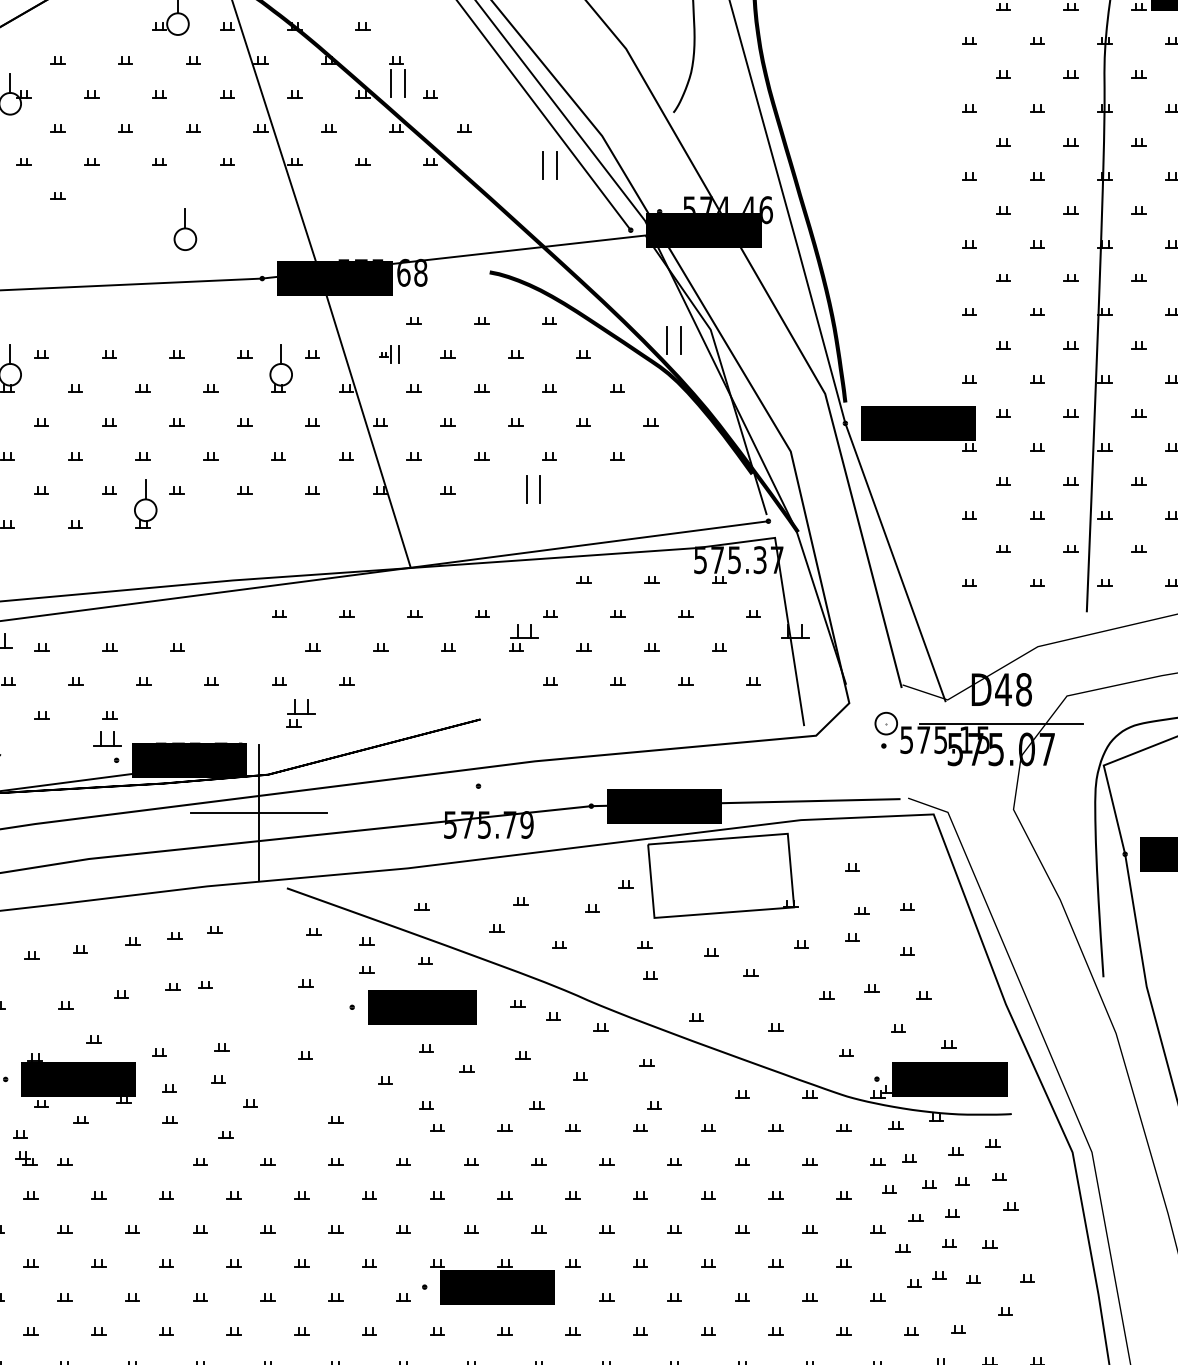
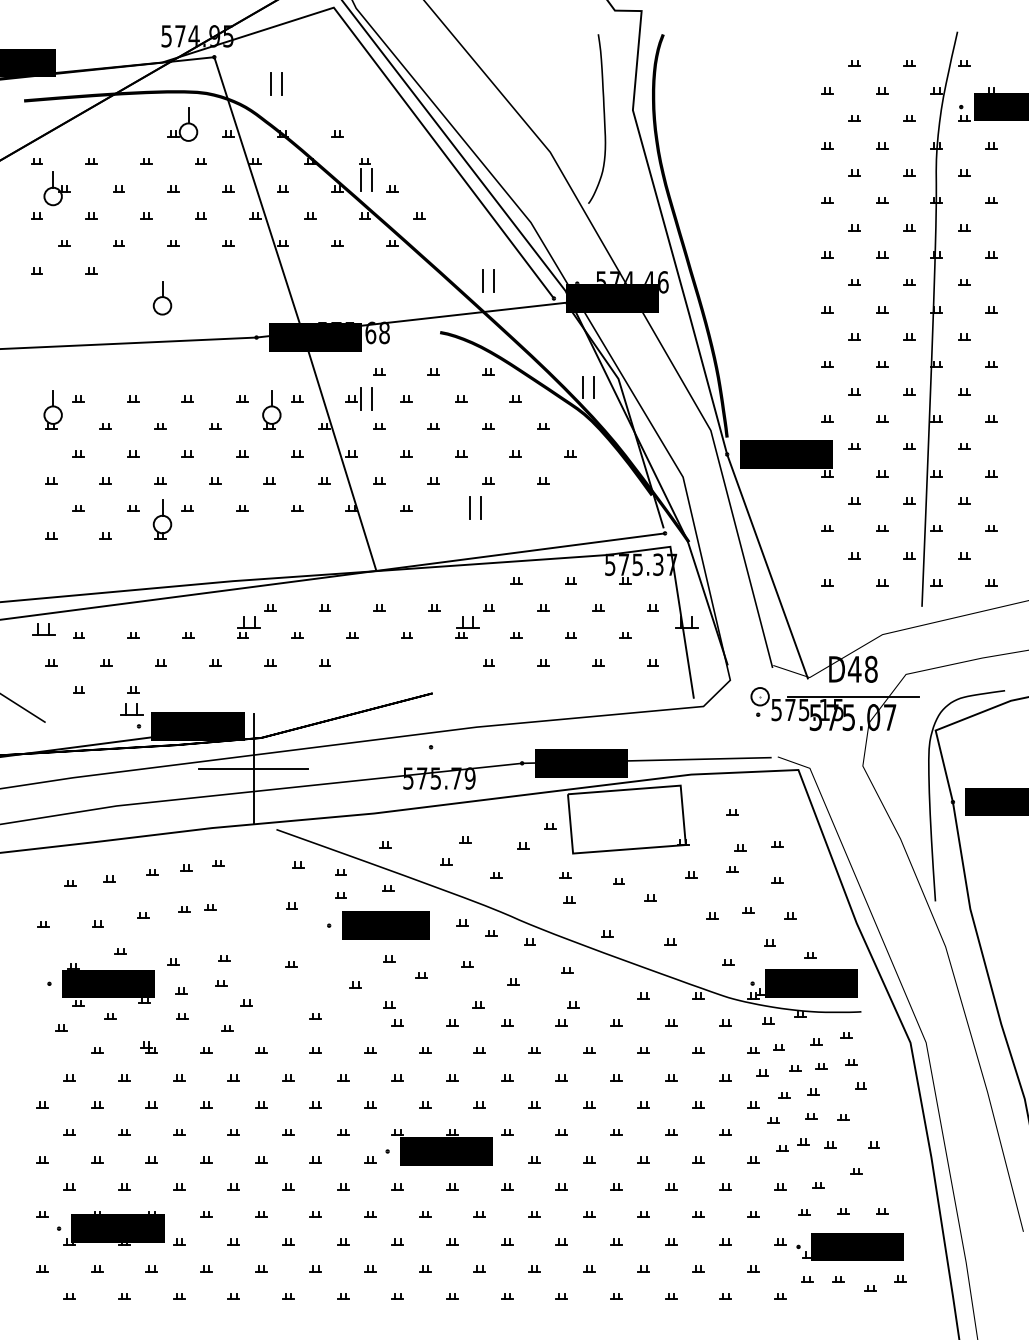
part: (549, 164) -> (488, 280), moved
part: (185, 230) -> (162, 298), moved
part: (388, 354) -> (358, 398), size x1.67
part: (300, 713) -> (248, 627), moved
part: (25, 1158) -> (148, 1047), moved

